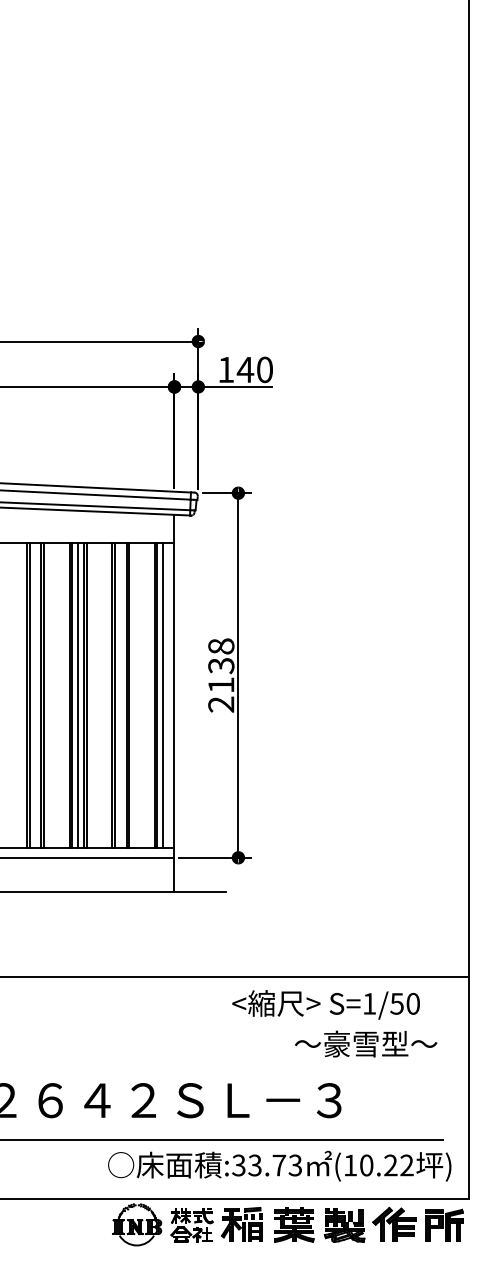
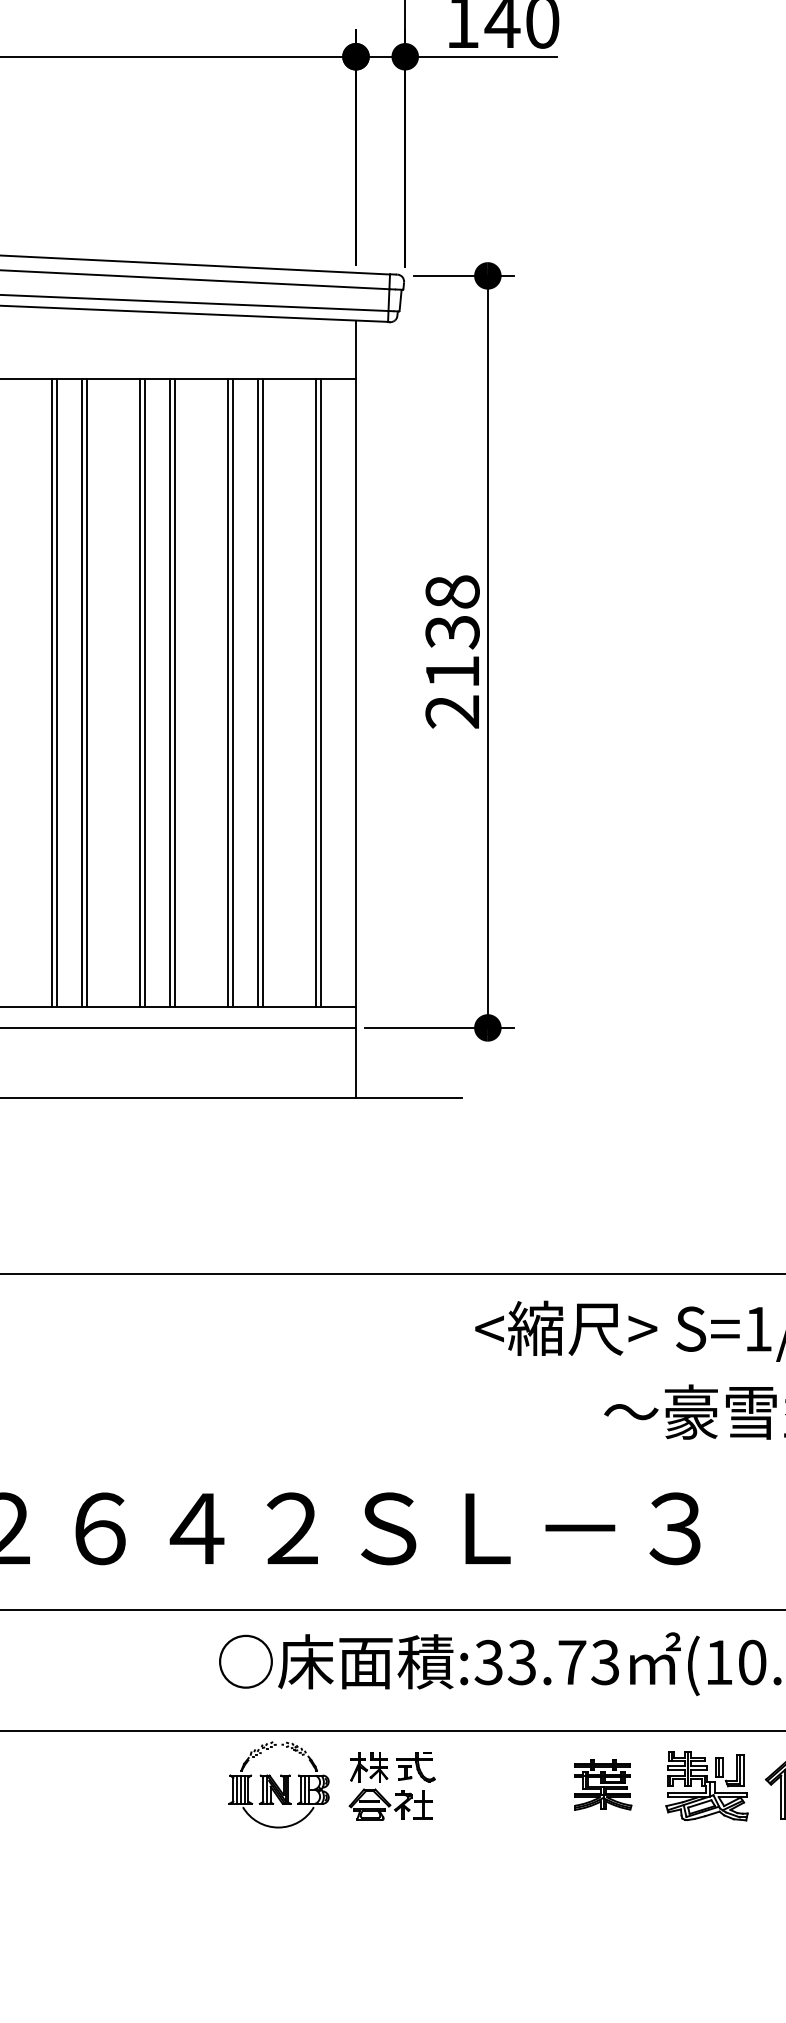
line: (78, 695) -> (158, 693), removed
line: (163, 695) -> (333, 693), removed
part: (241, 1224) -> (494, 1784), removed
part: (294, 1224) -> (603, 1784), size x0.7

